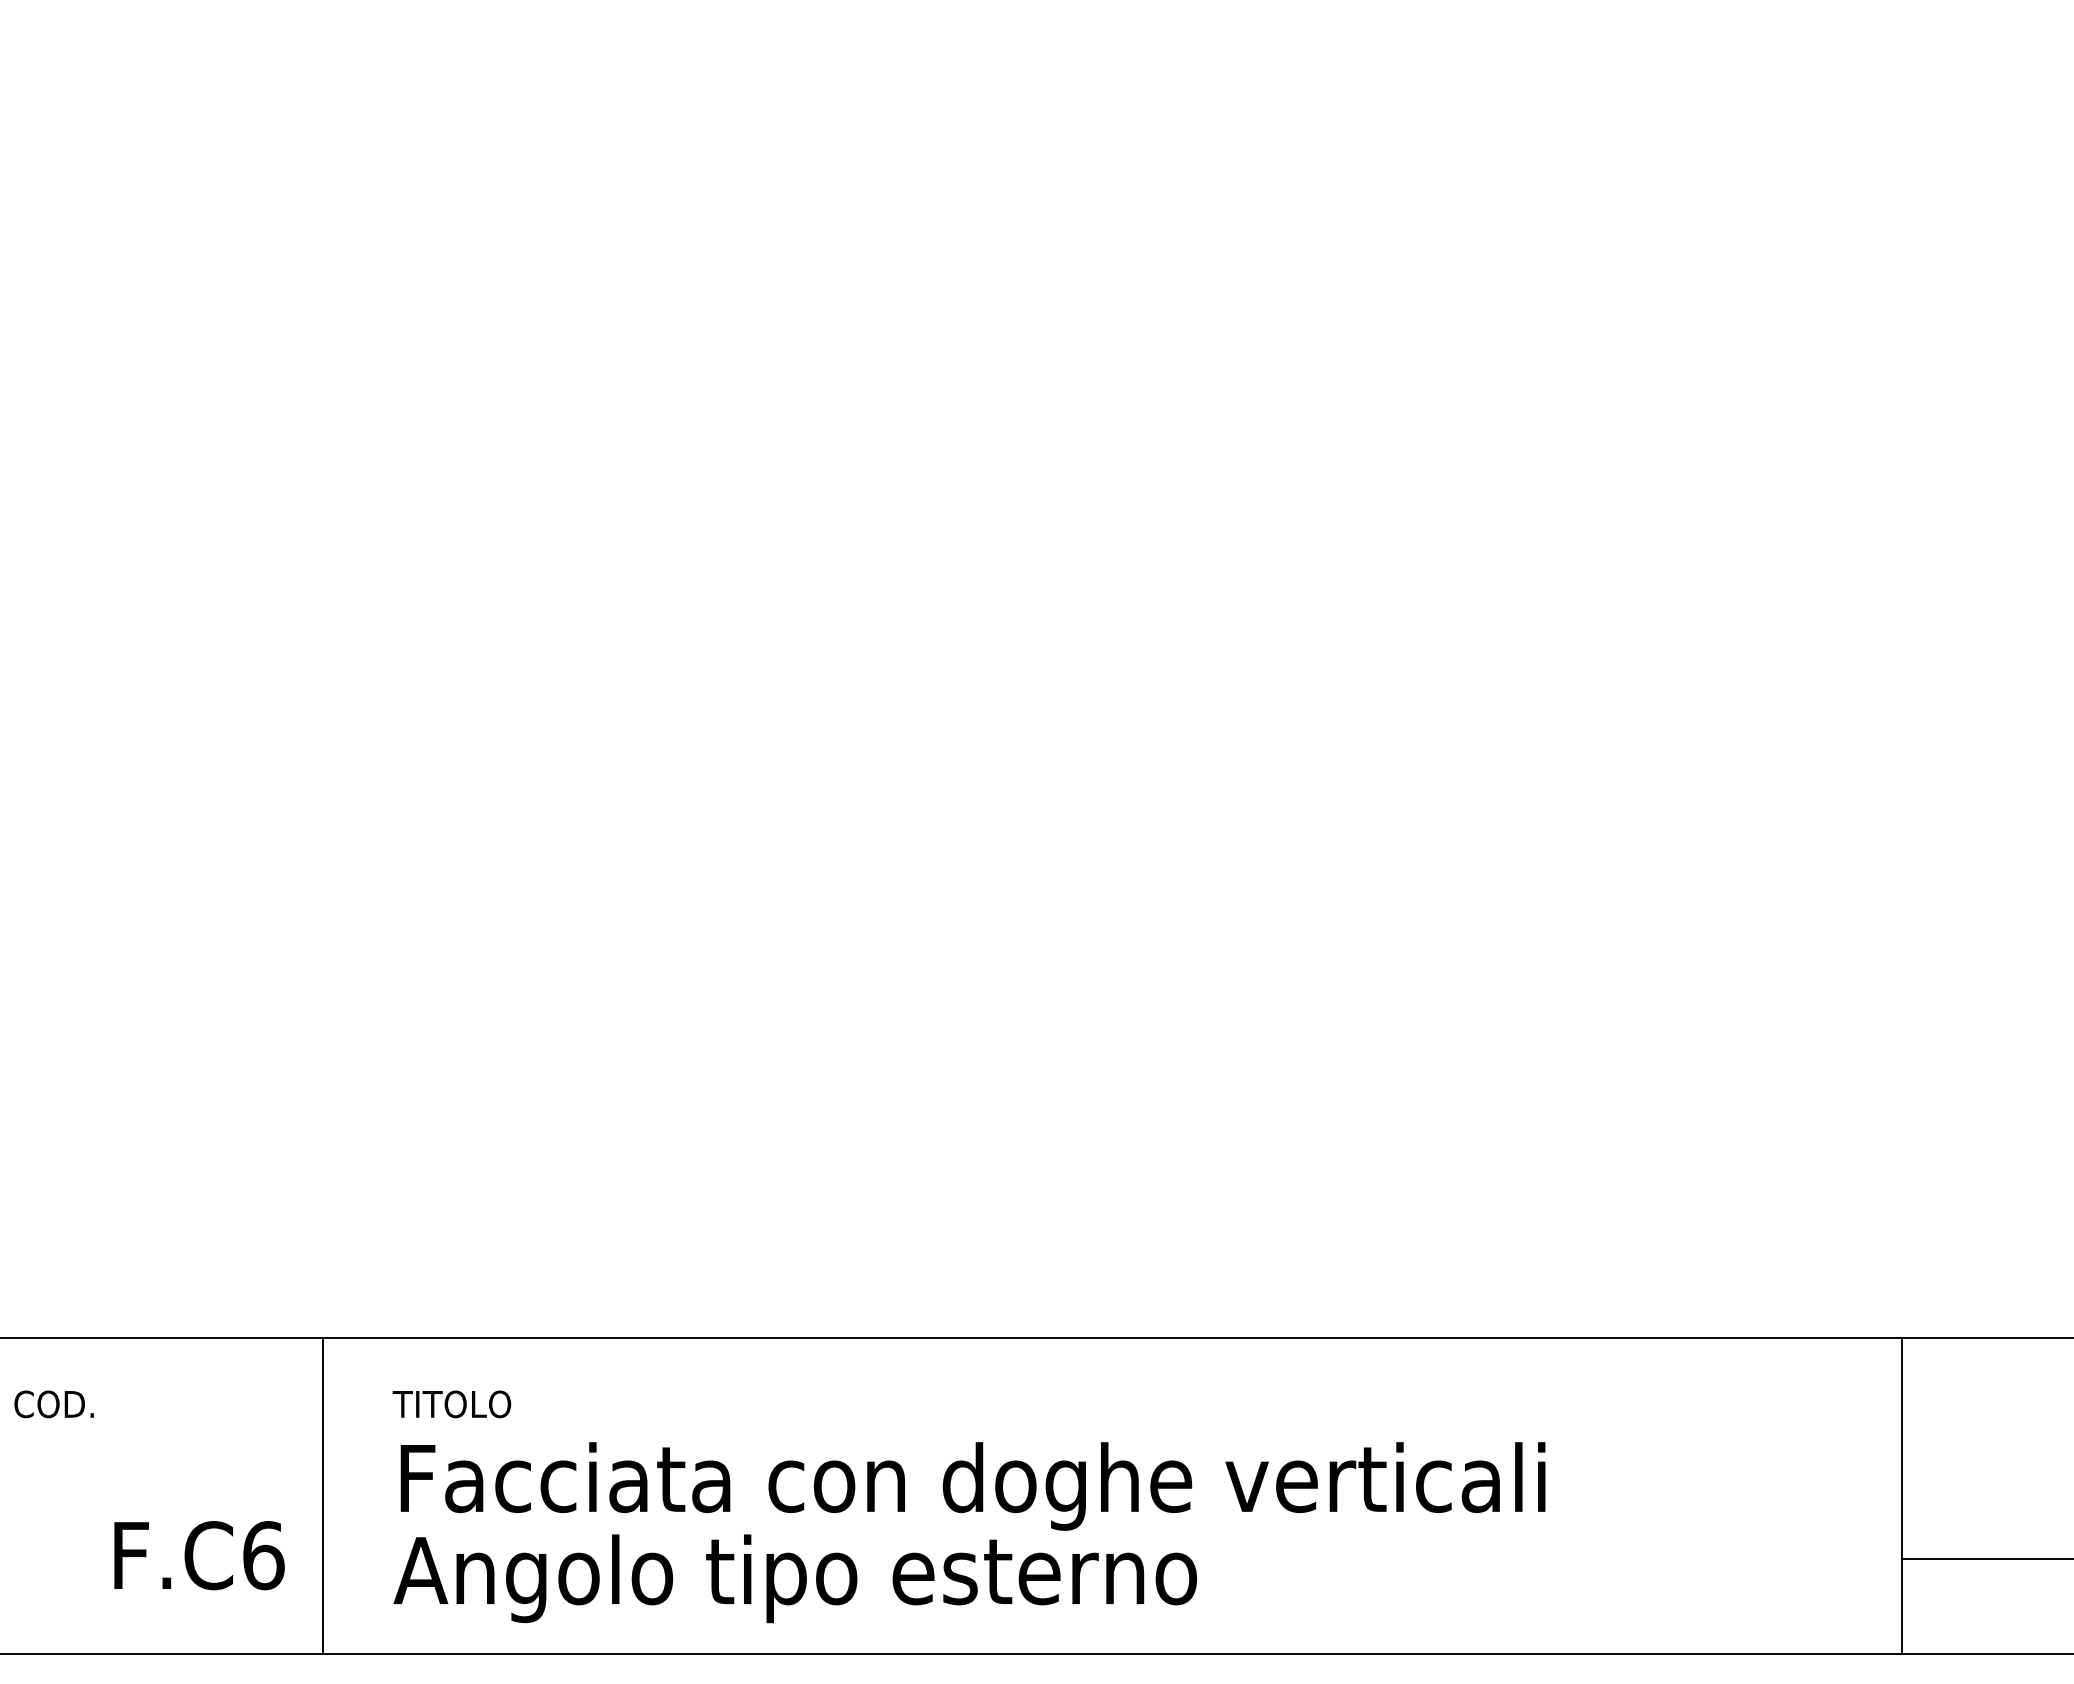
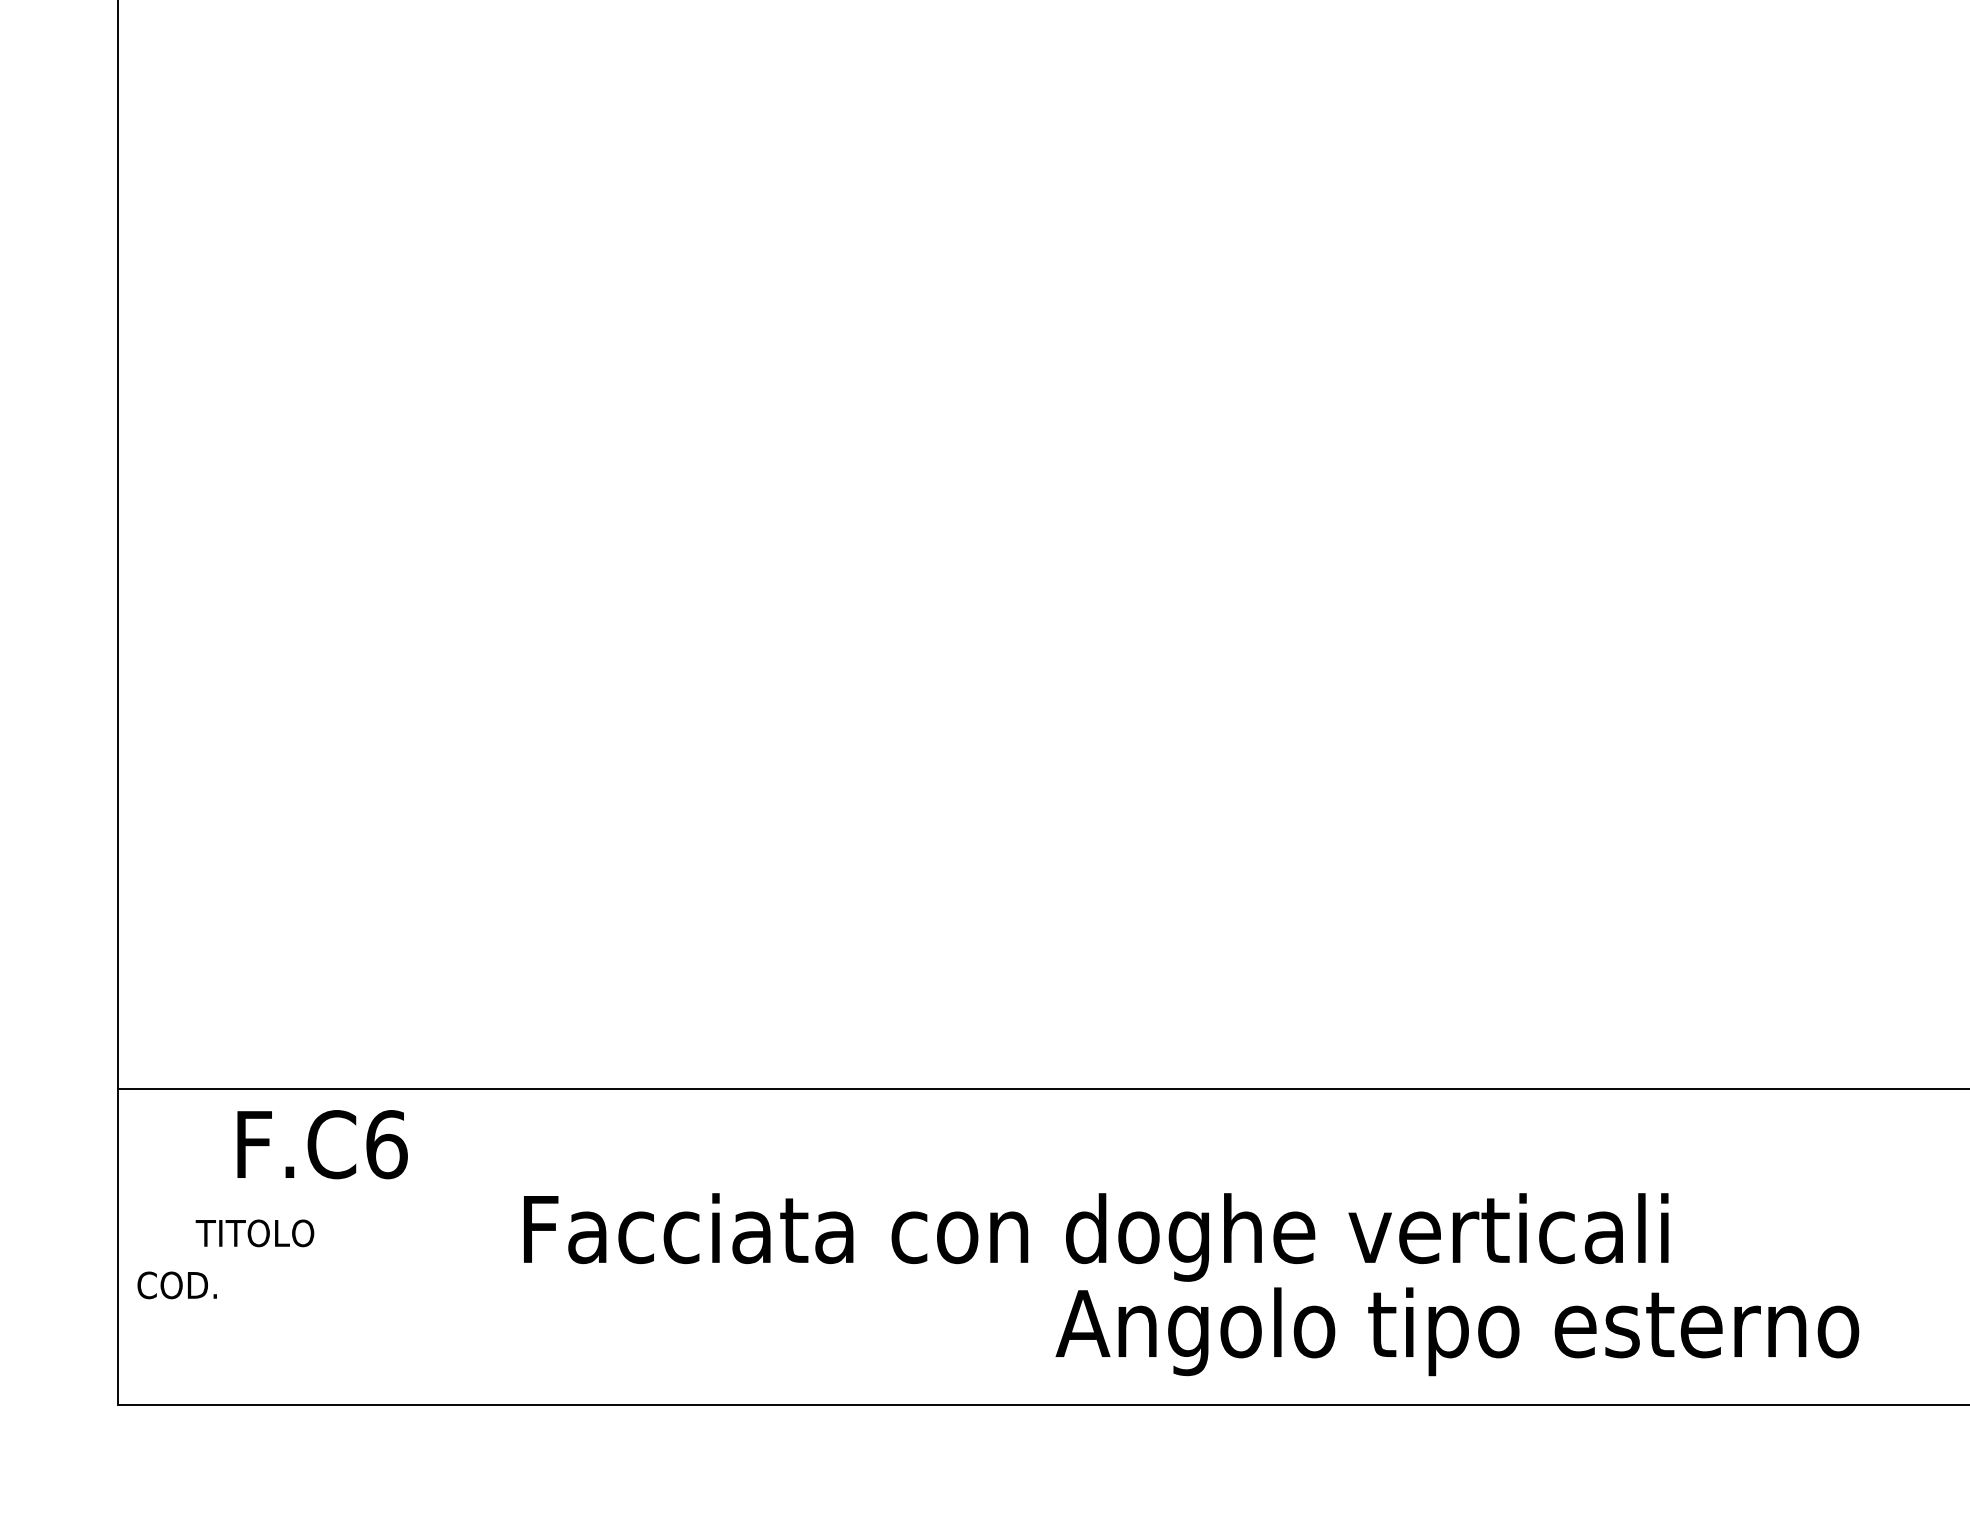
text: (53, 1404) -> (176, 1285), moved
text: (451, 1404) -> (254, 1233), moved
line: (322, 1495) -> (445, 1246), removed
text: (199, 1555) -> (322, 1144), moved
text: (794, 1578) -> (1456, 1331), moved

